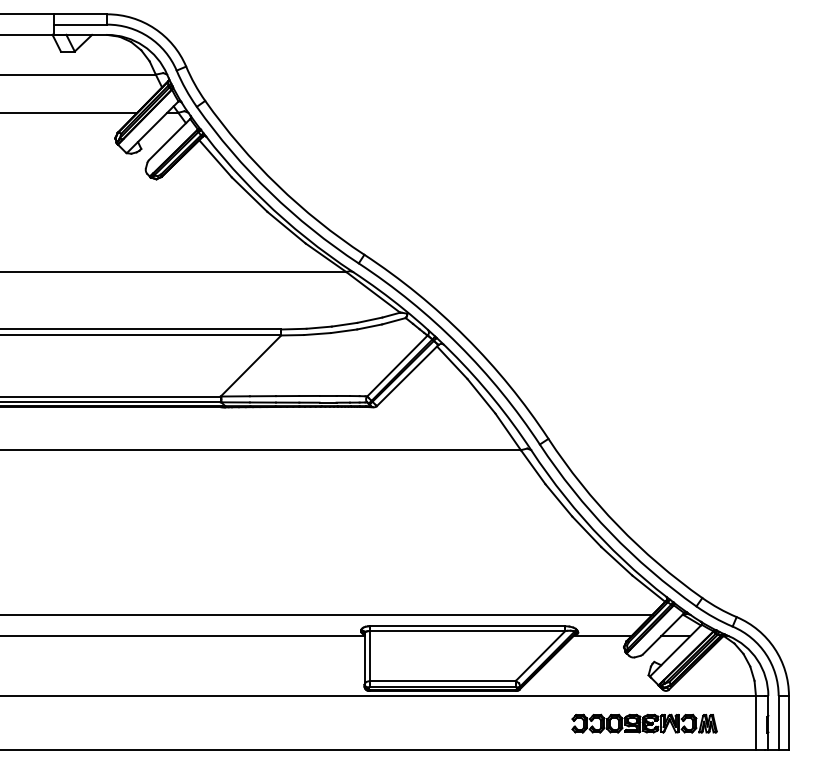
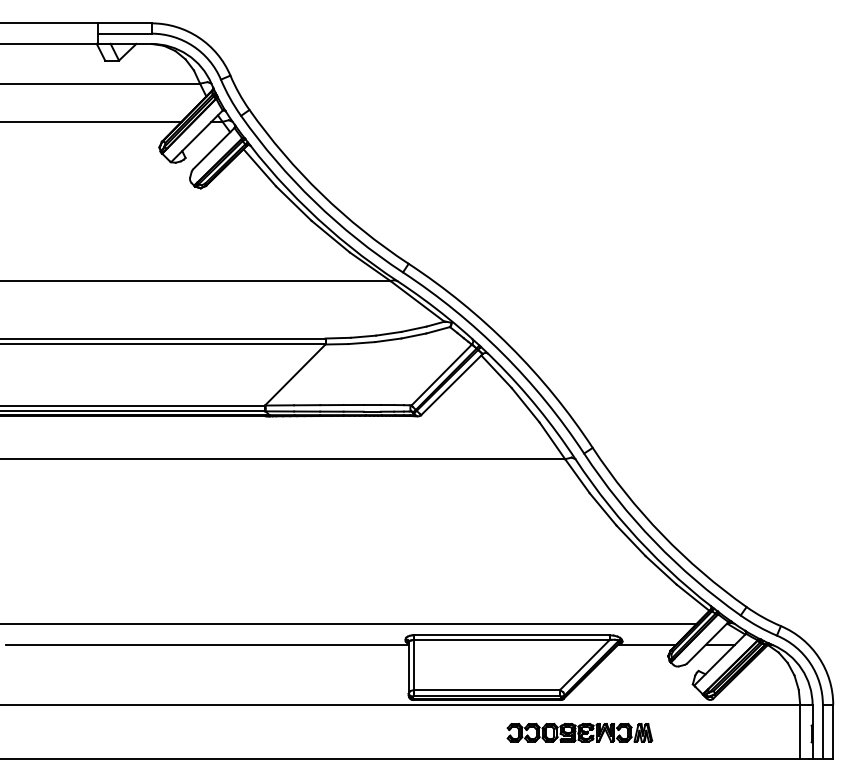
part: (644, 723) -> (579, 732), moved

